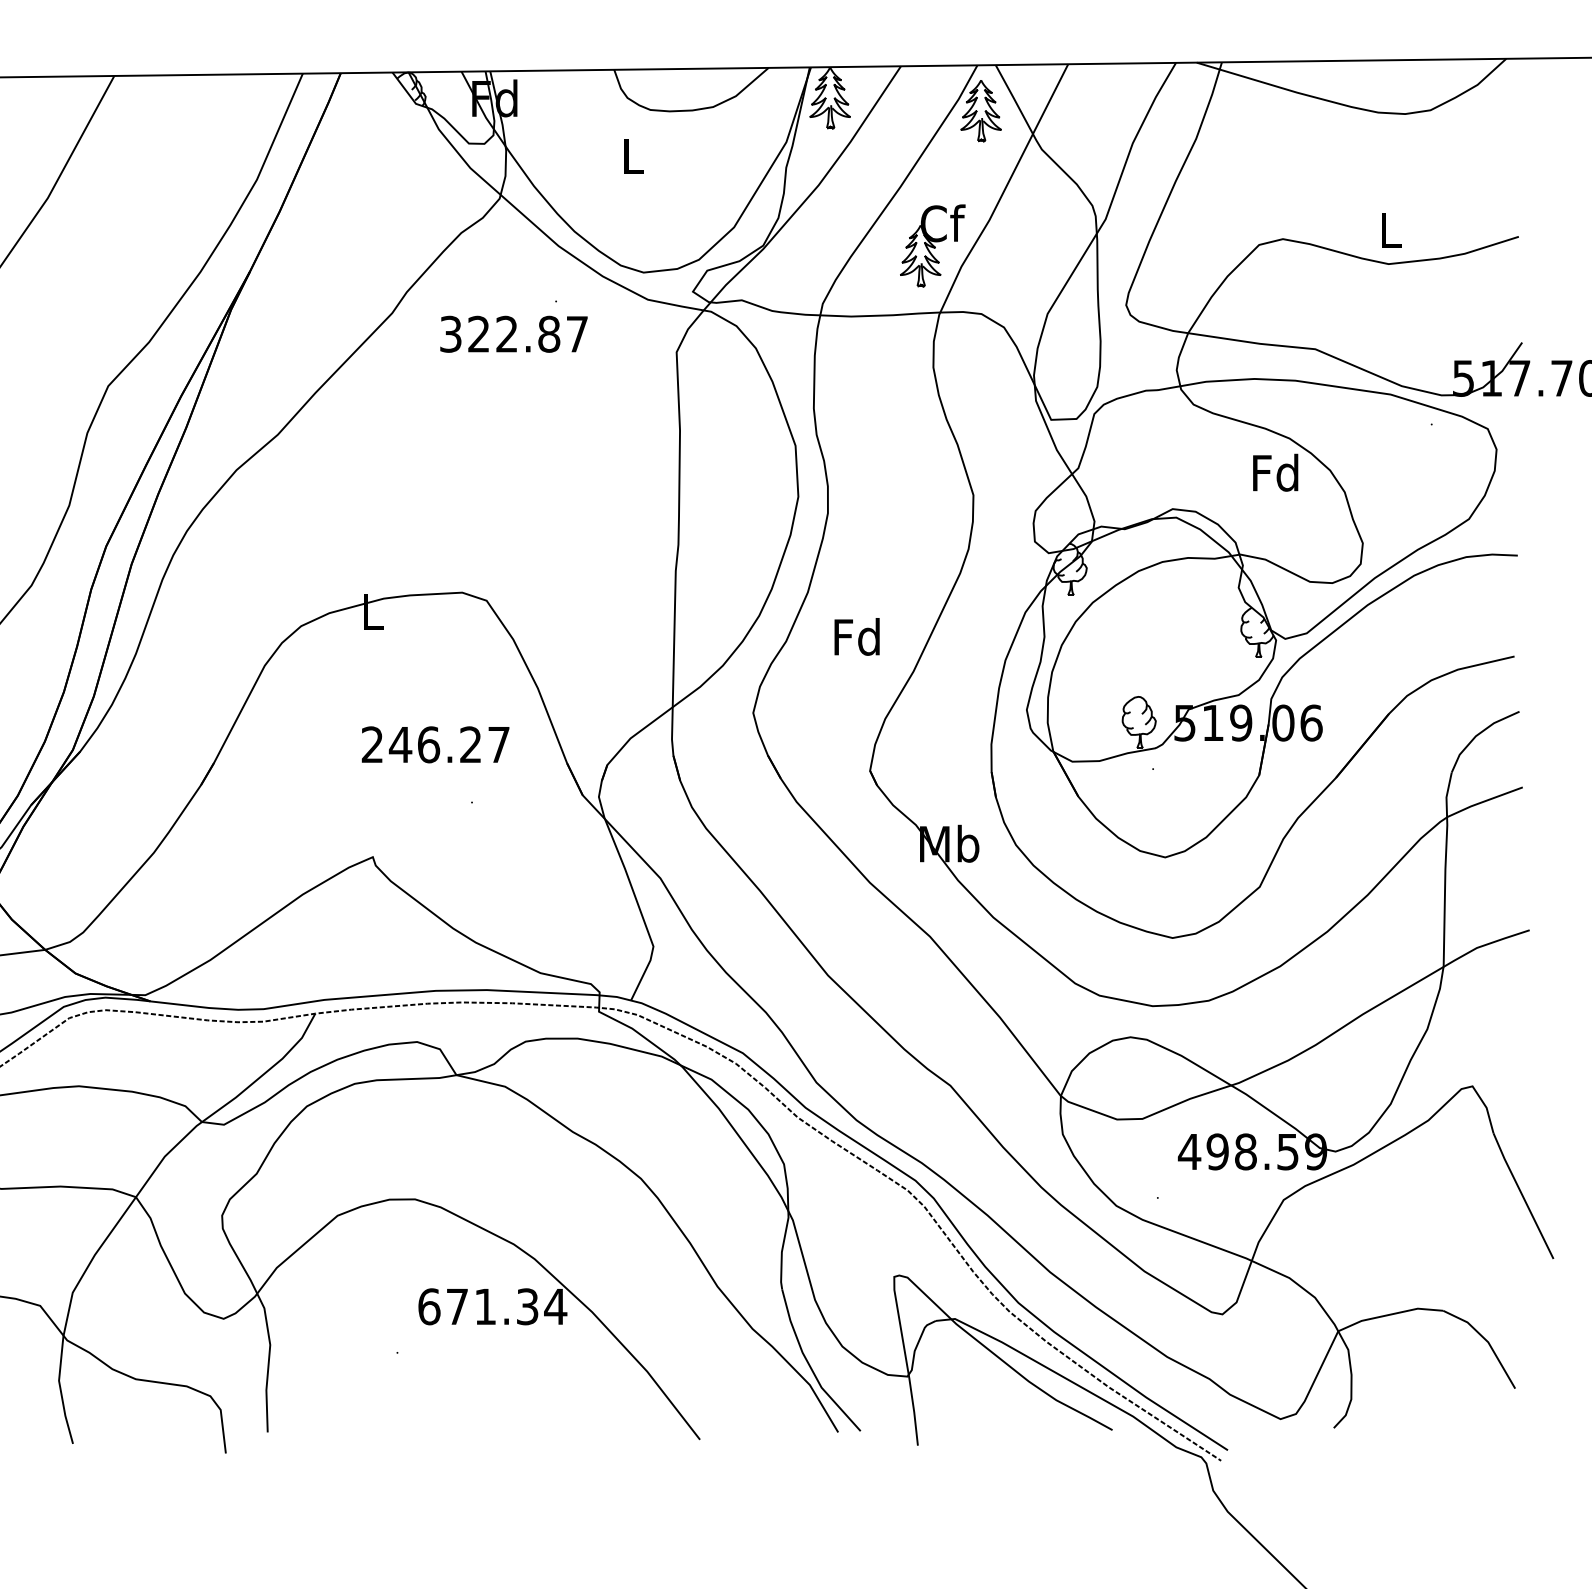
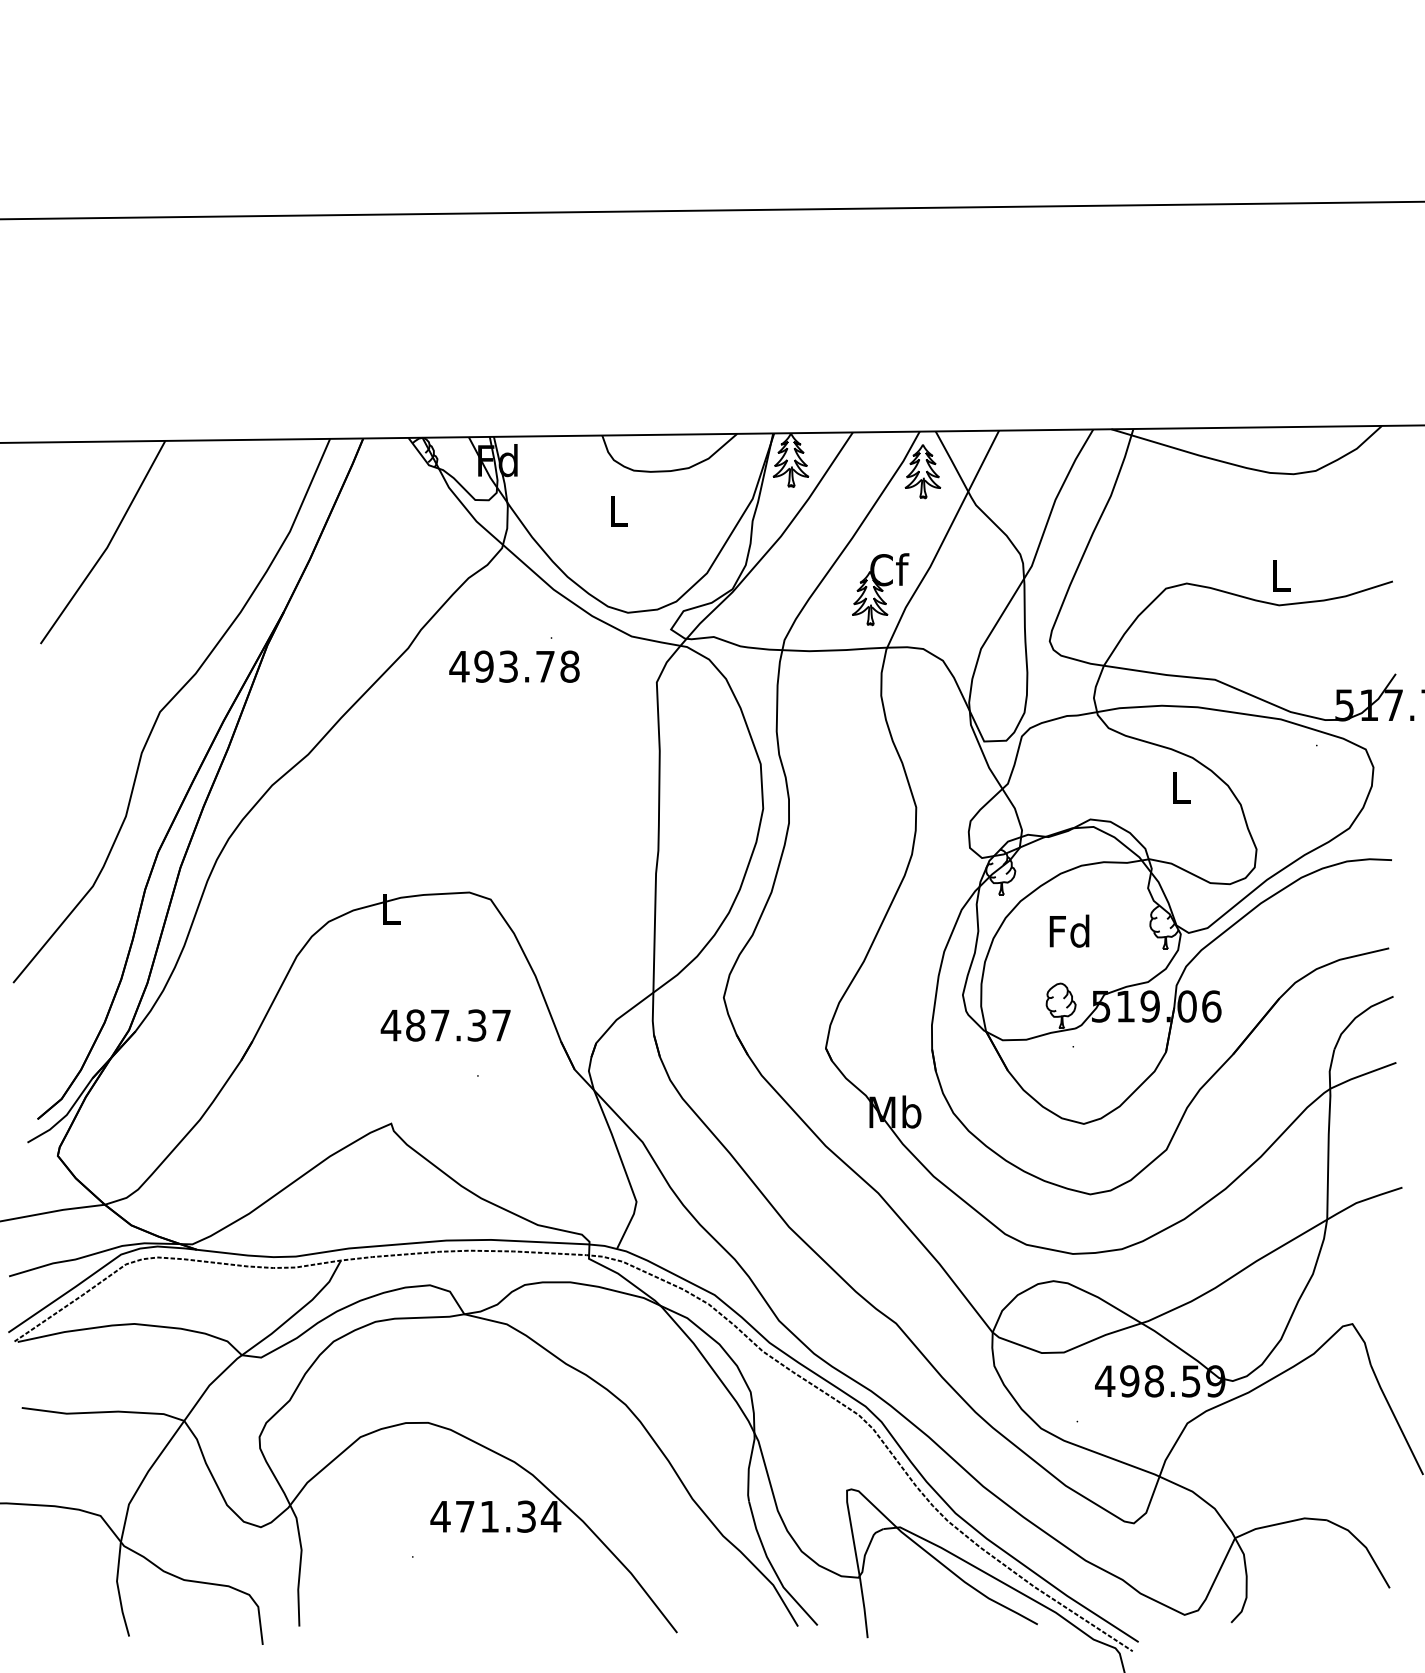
text: (513, 334) -> (514, 666), 322.87 -> 493.78
text: (1275, 472) -> (1180, 787), Fd -> L
text: (857, 636) -> (1069, 930), moved
text: (421, 744) -> (433, 1025), 246.27 -> 487.37
text: (429, 1306) -> (440, 1516), 671.34 -> 471.34

